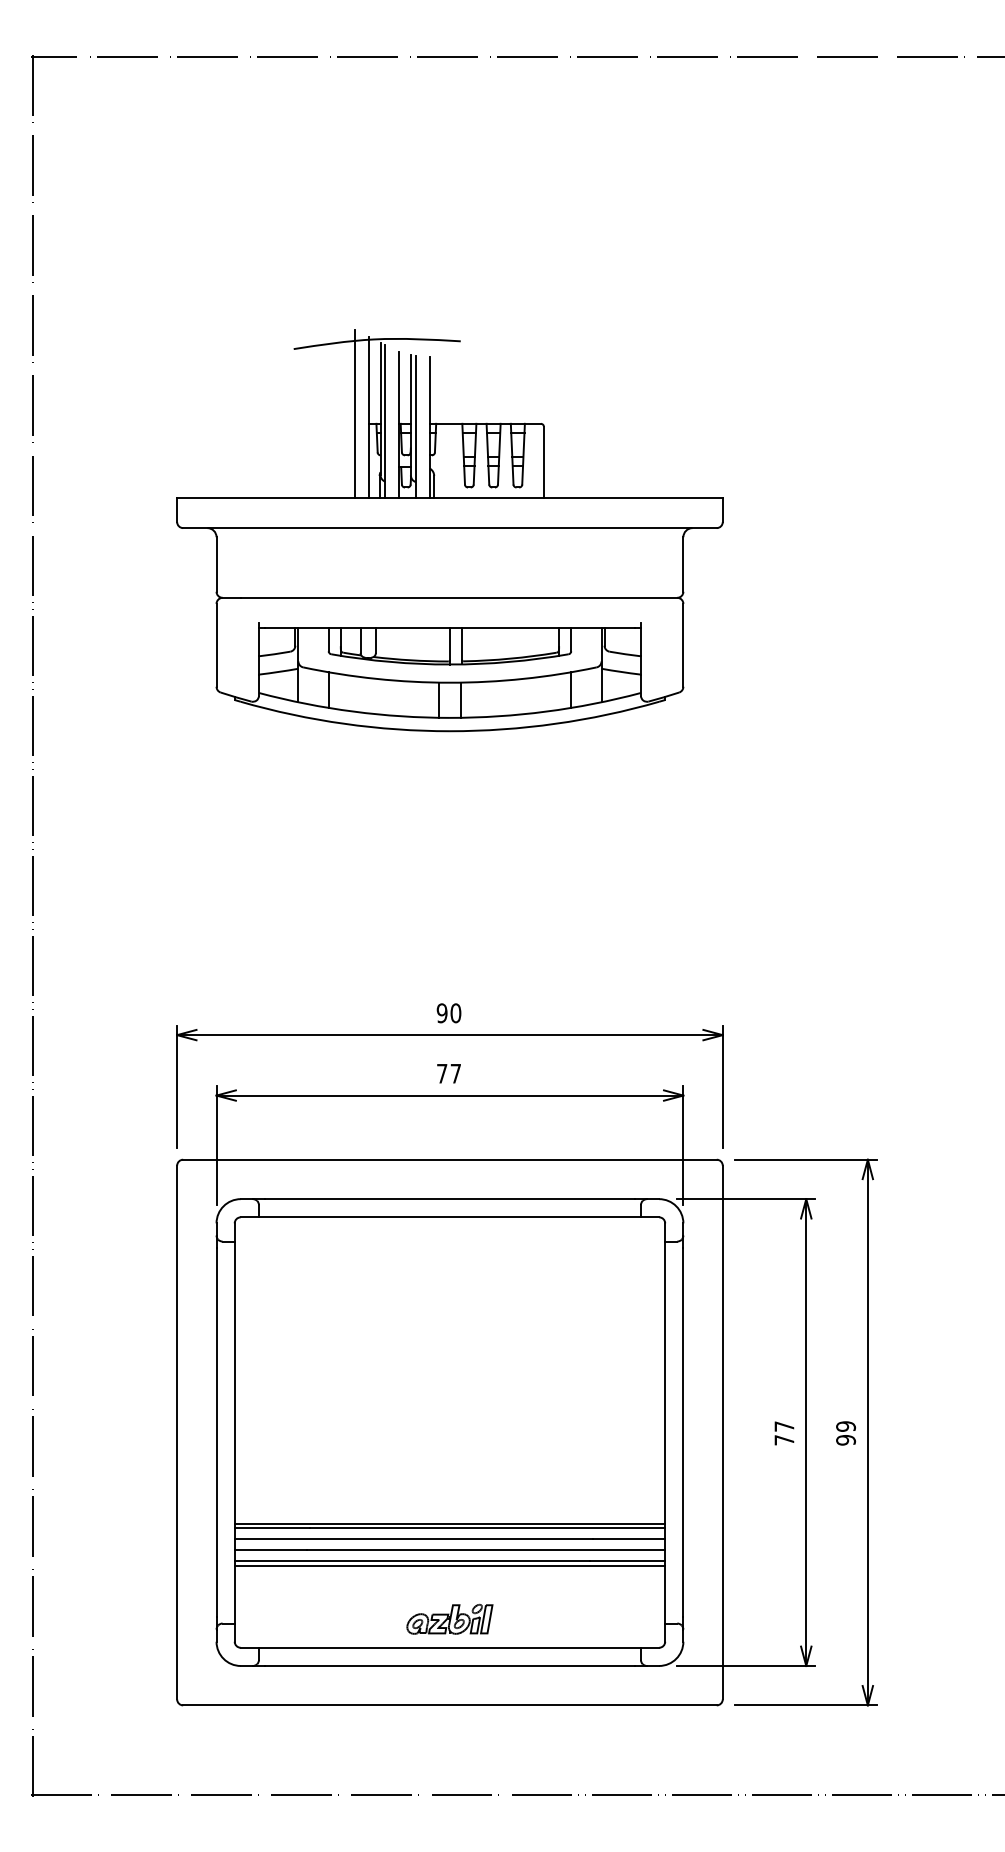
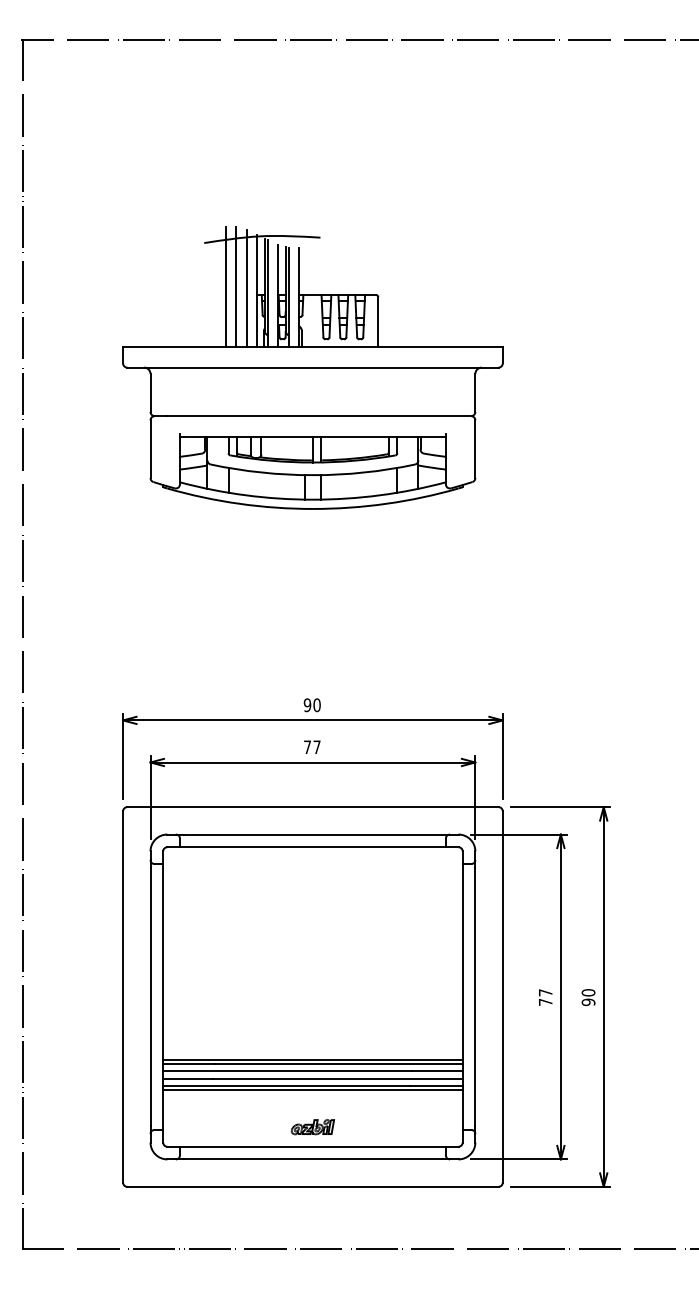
line: (324, 411) -> (225, 286), added
line: (338, 411) -> (235, 286), added
text: (845, 1426) -> (588, 992), 99 -> 90
part: (449, 1620) -> (312, 1127), size x0.71

